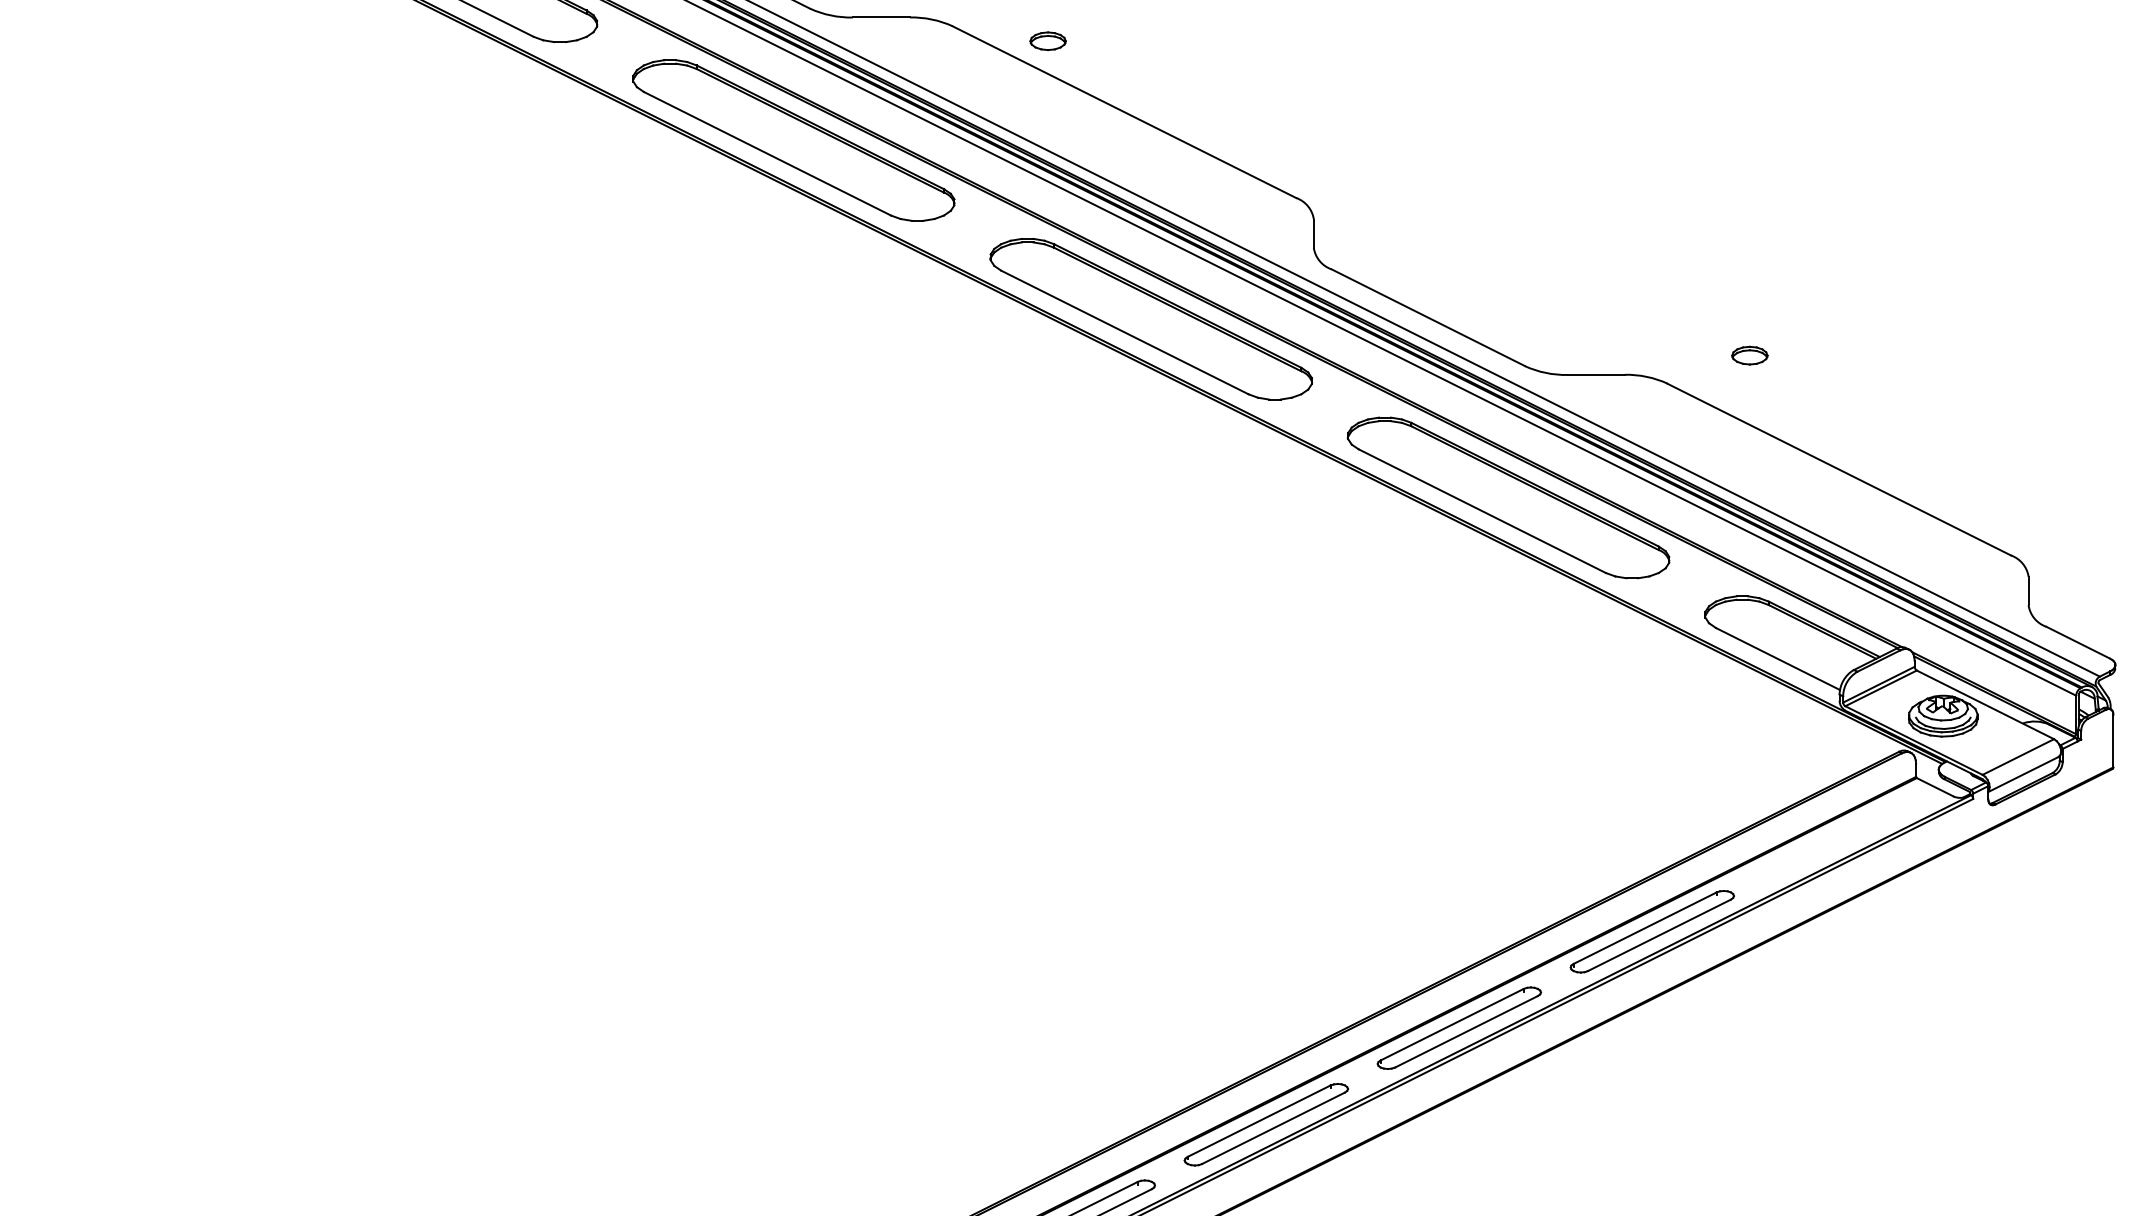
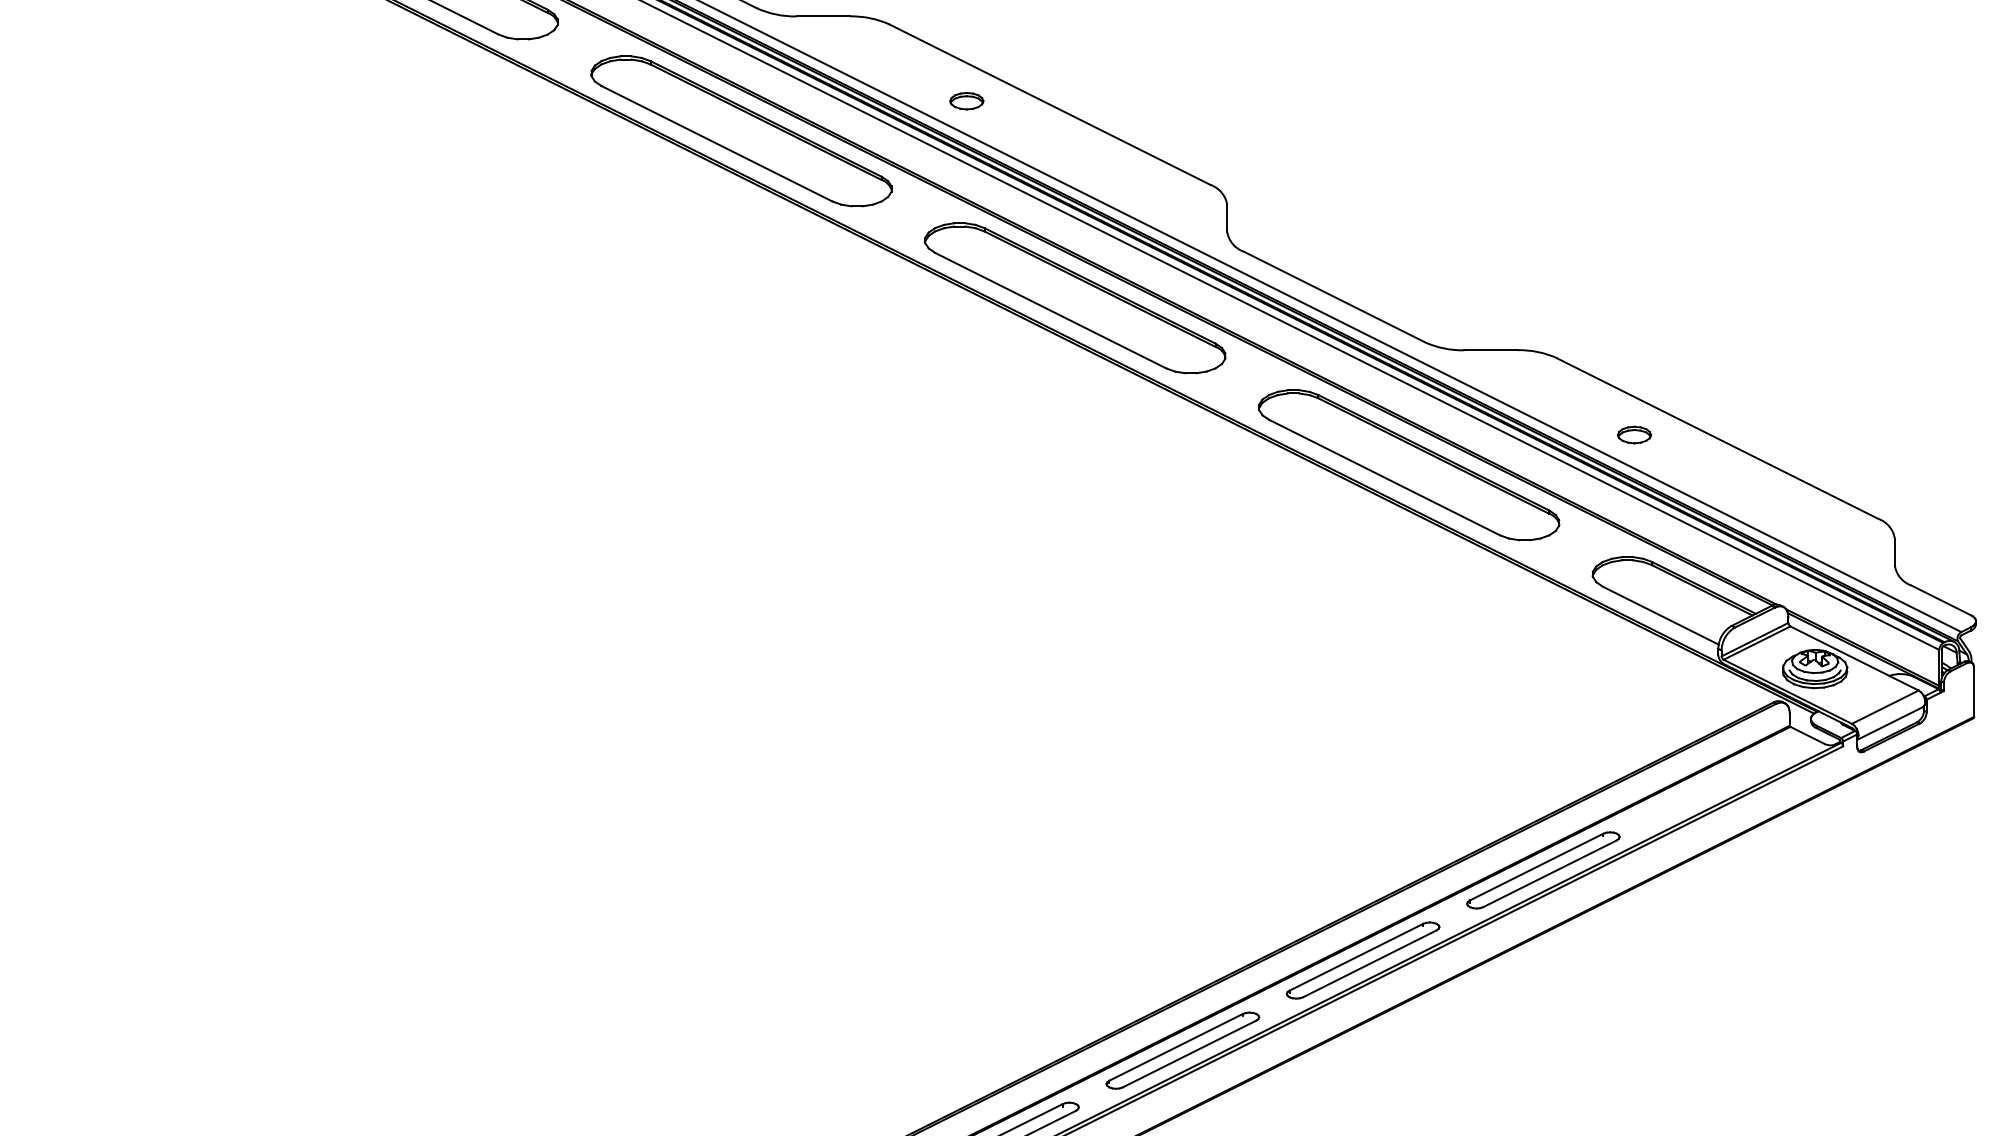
part: (1047, 41) -> (966, 101), moved
part: (1749, 355) -> (1634, 434), moved

